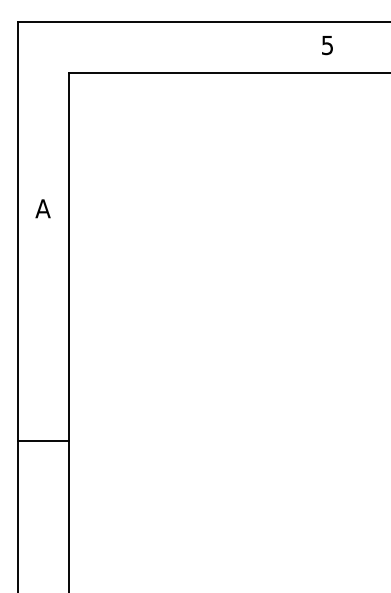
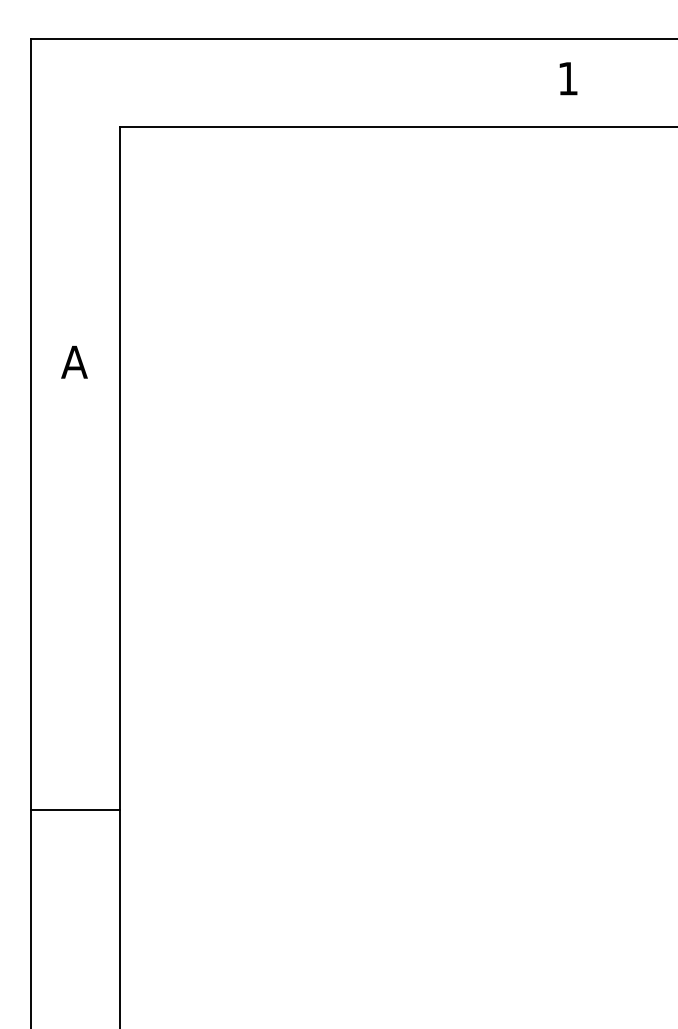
text: (327, 45) -> (568, 78), 5 -> 1
line: (43, 440) -> (75, 809), moved

